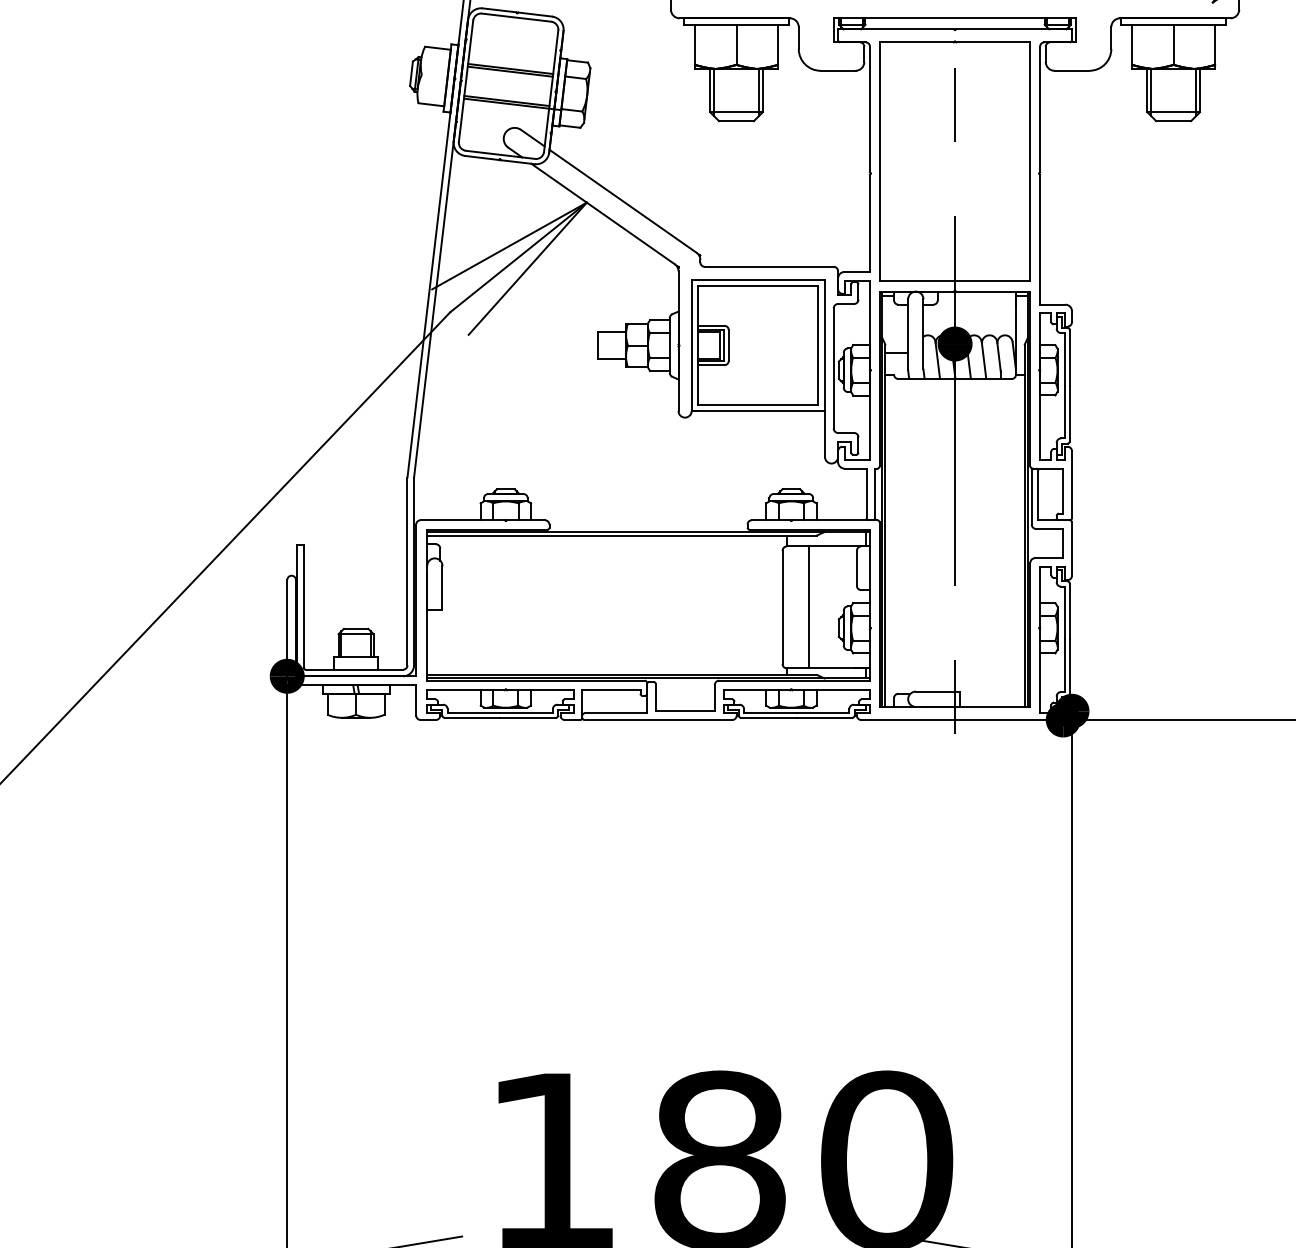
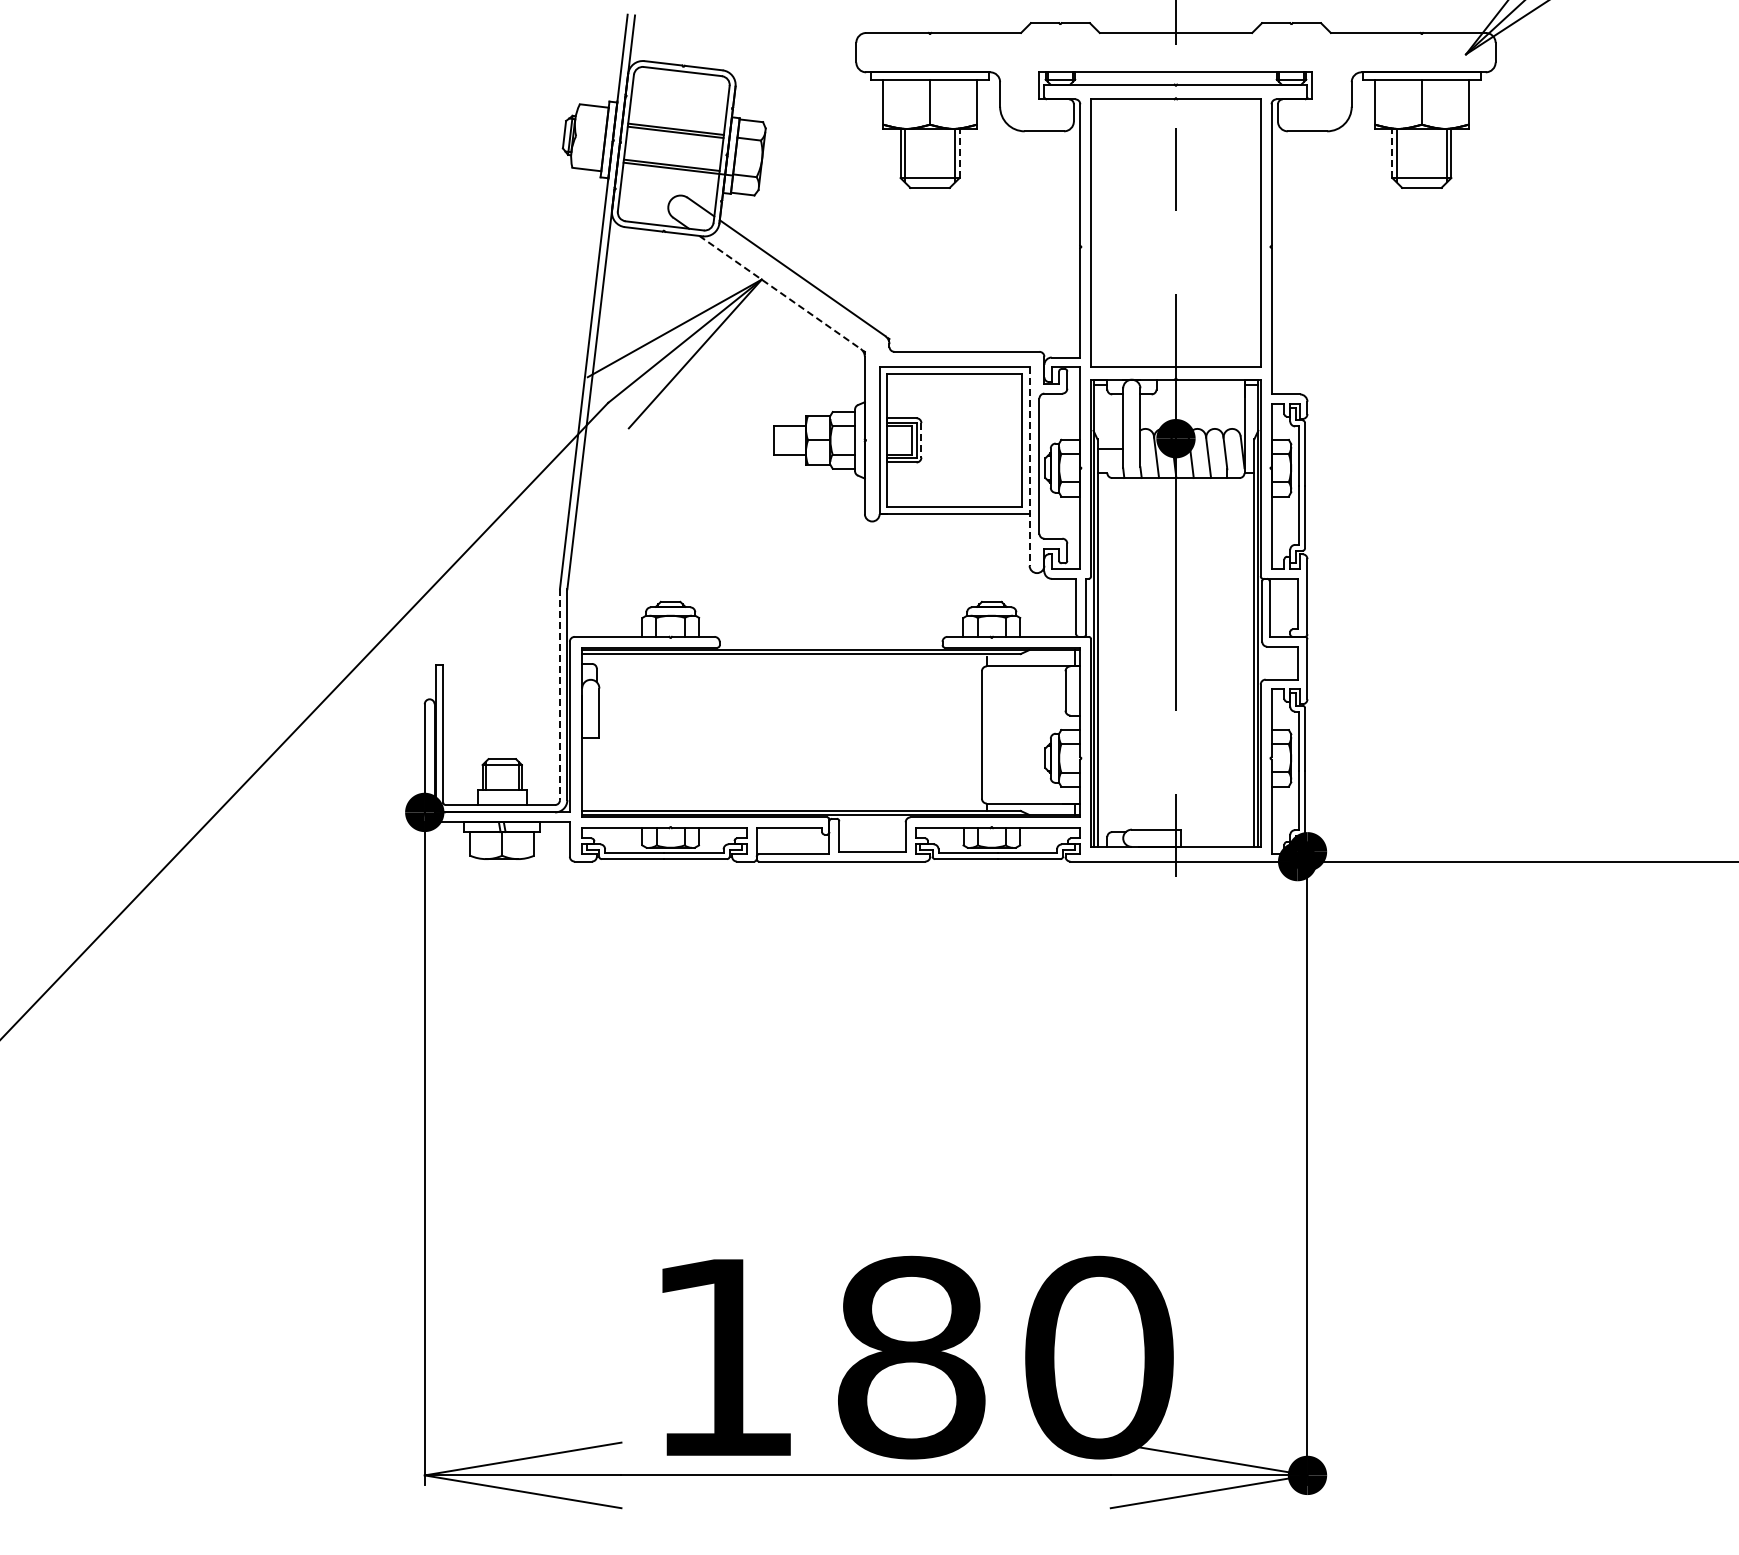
line: (762, 90) -> (959, 153), solid -> dashed
line: (1147, 90) -> (1392, 153), solid -> dashed
line: (603, 214) -> (780, 292), solid -> dashed
line: (728, 345) -> (921, 440), solid -> dashed
line: (824, 368) -> (1029, 466), solid -> dashed
line: (407, 571) -> (560, 694), solid -> dashed
line: (808, 607) -> (1011, 734), removed

